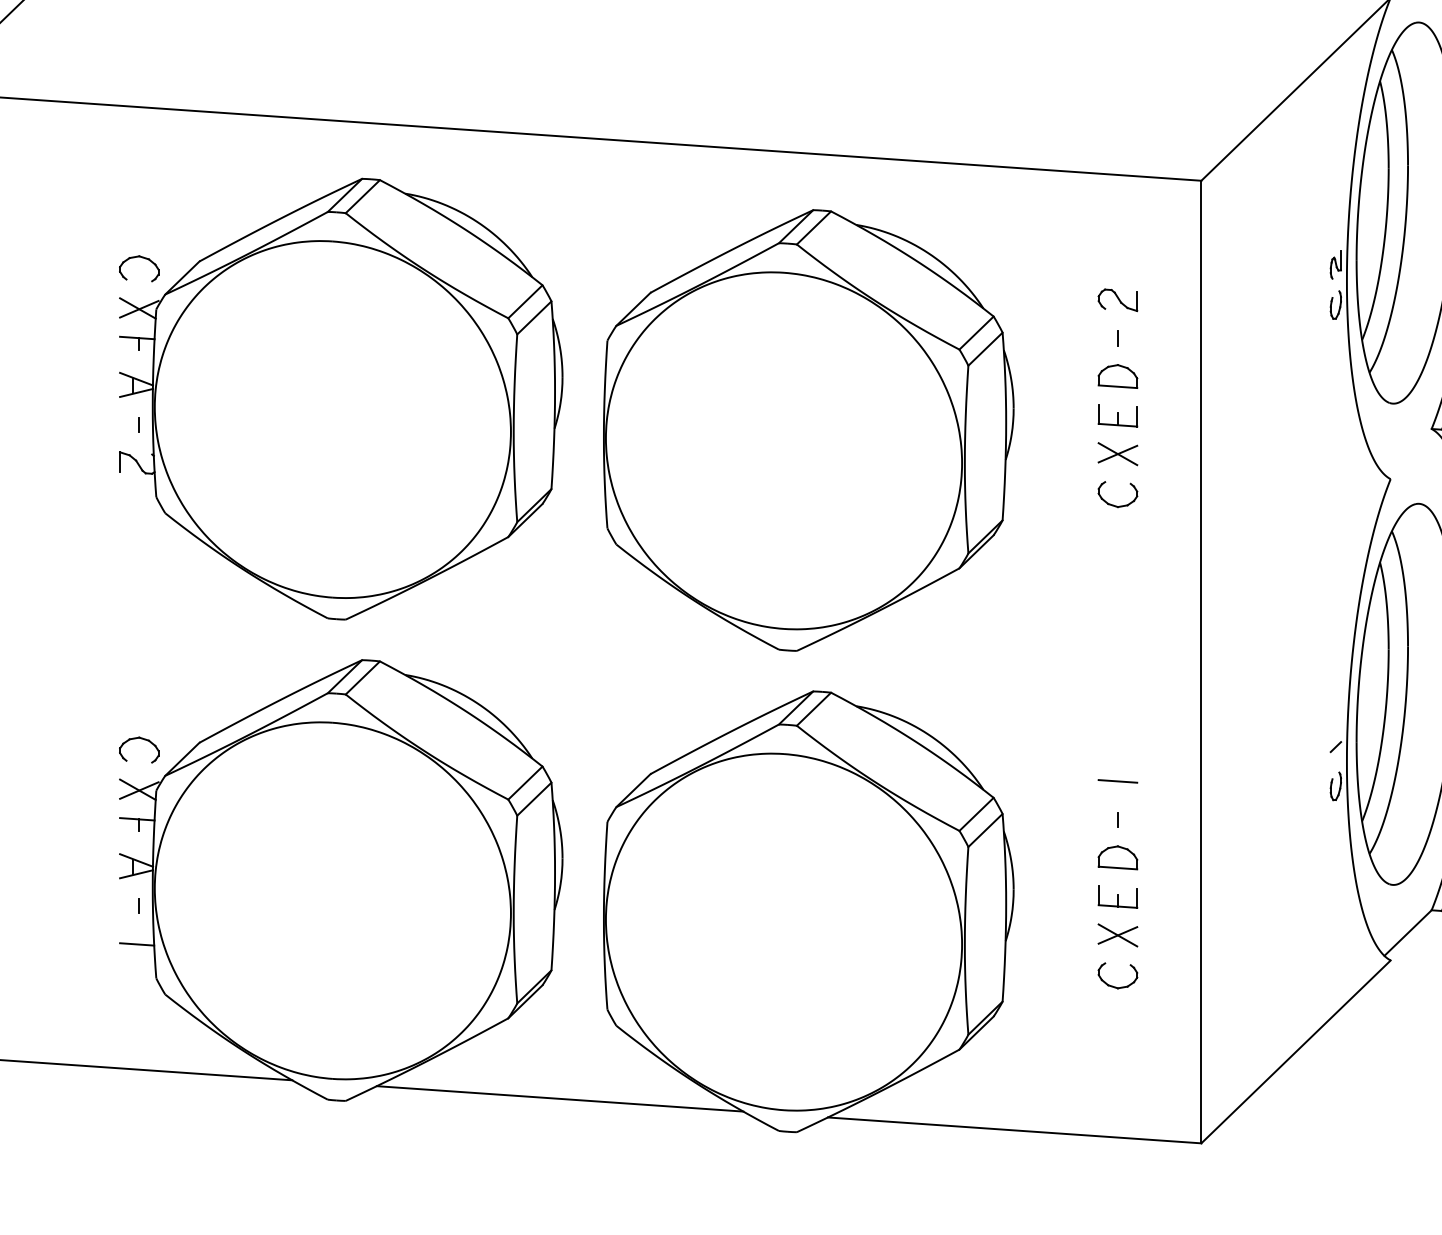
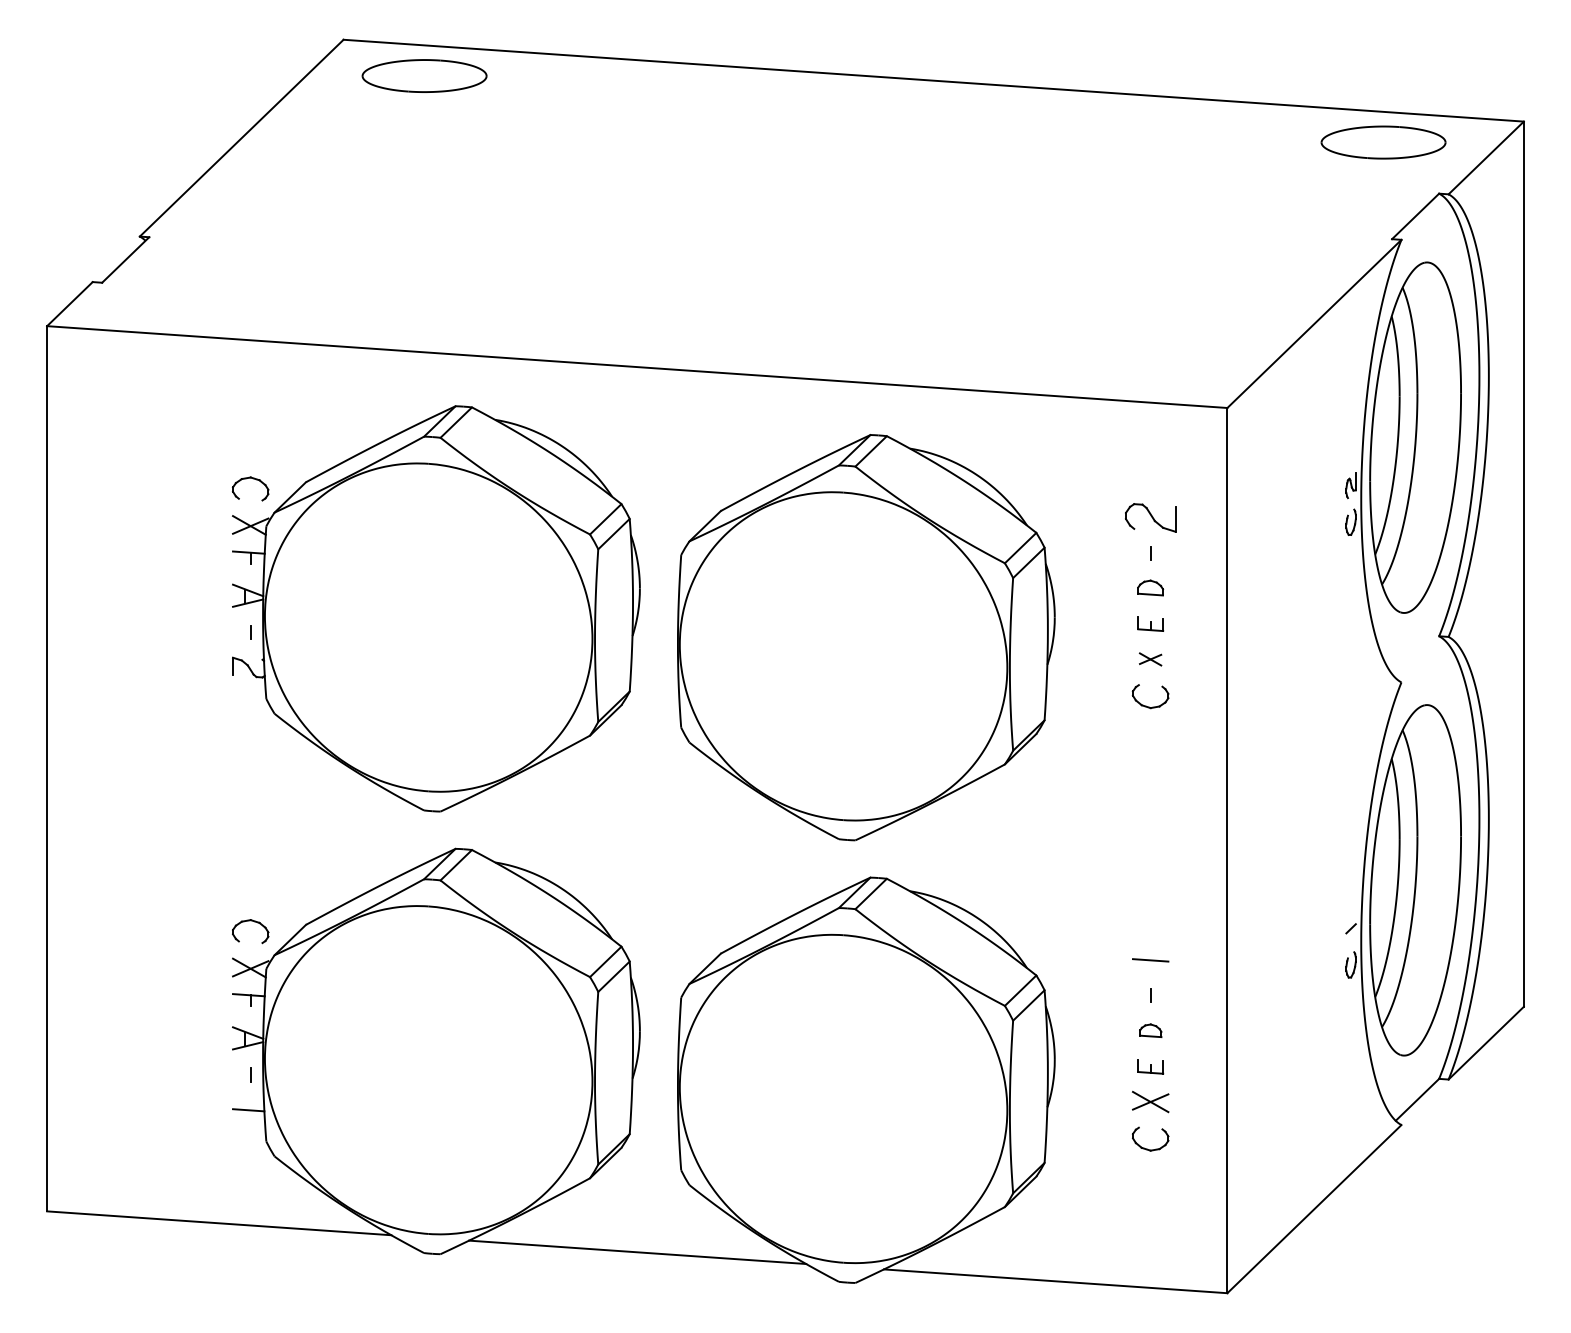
part: (1117, 299) -> (1150, 517), size x1.4
part: (1117, 375) -> (1150, 587), size x0.7
part: (1117, 415) -> (1150, 623), size x0.7
part: (1117, 454) -> (1150, 659), size x0.6
part: (1117, 857) -> (1150, 1030), size x0.6
part: (1117, 896) -> (1150, 1066), size x0.7

